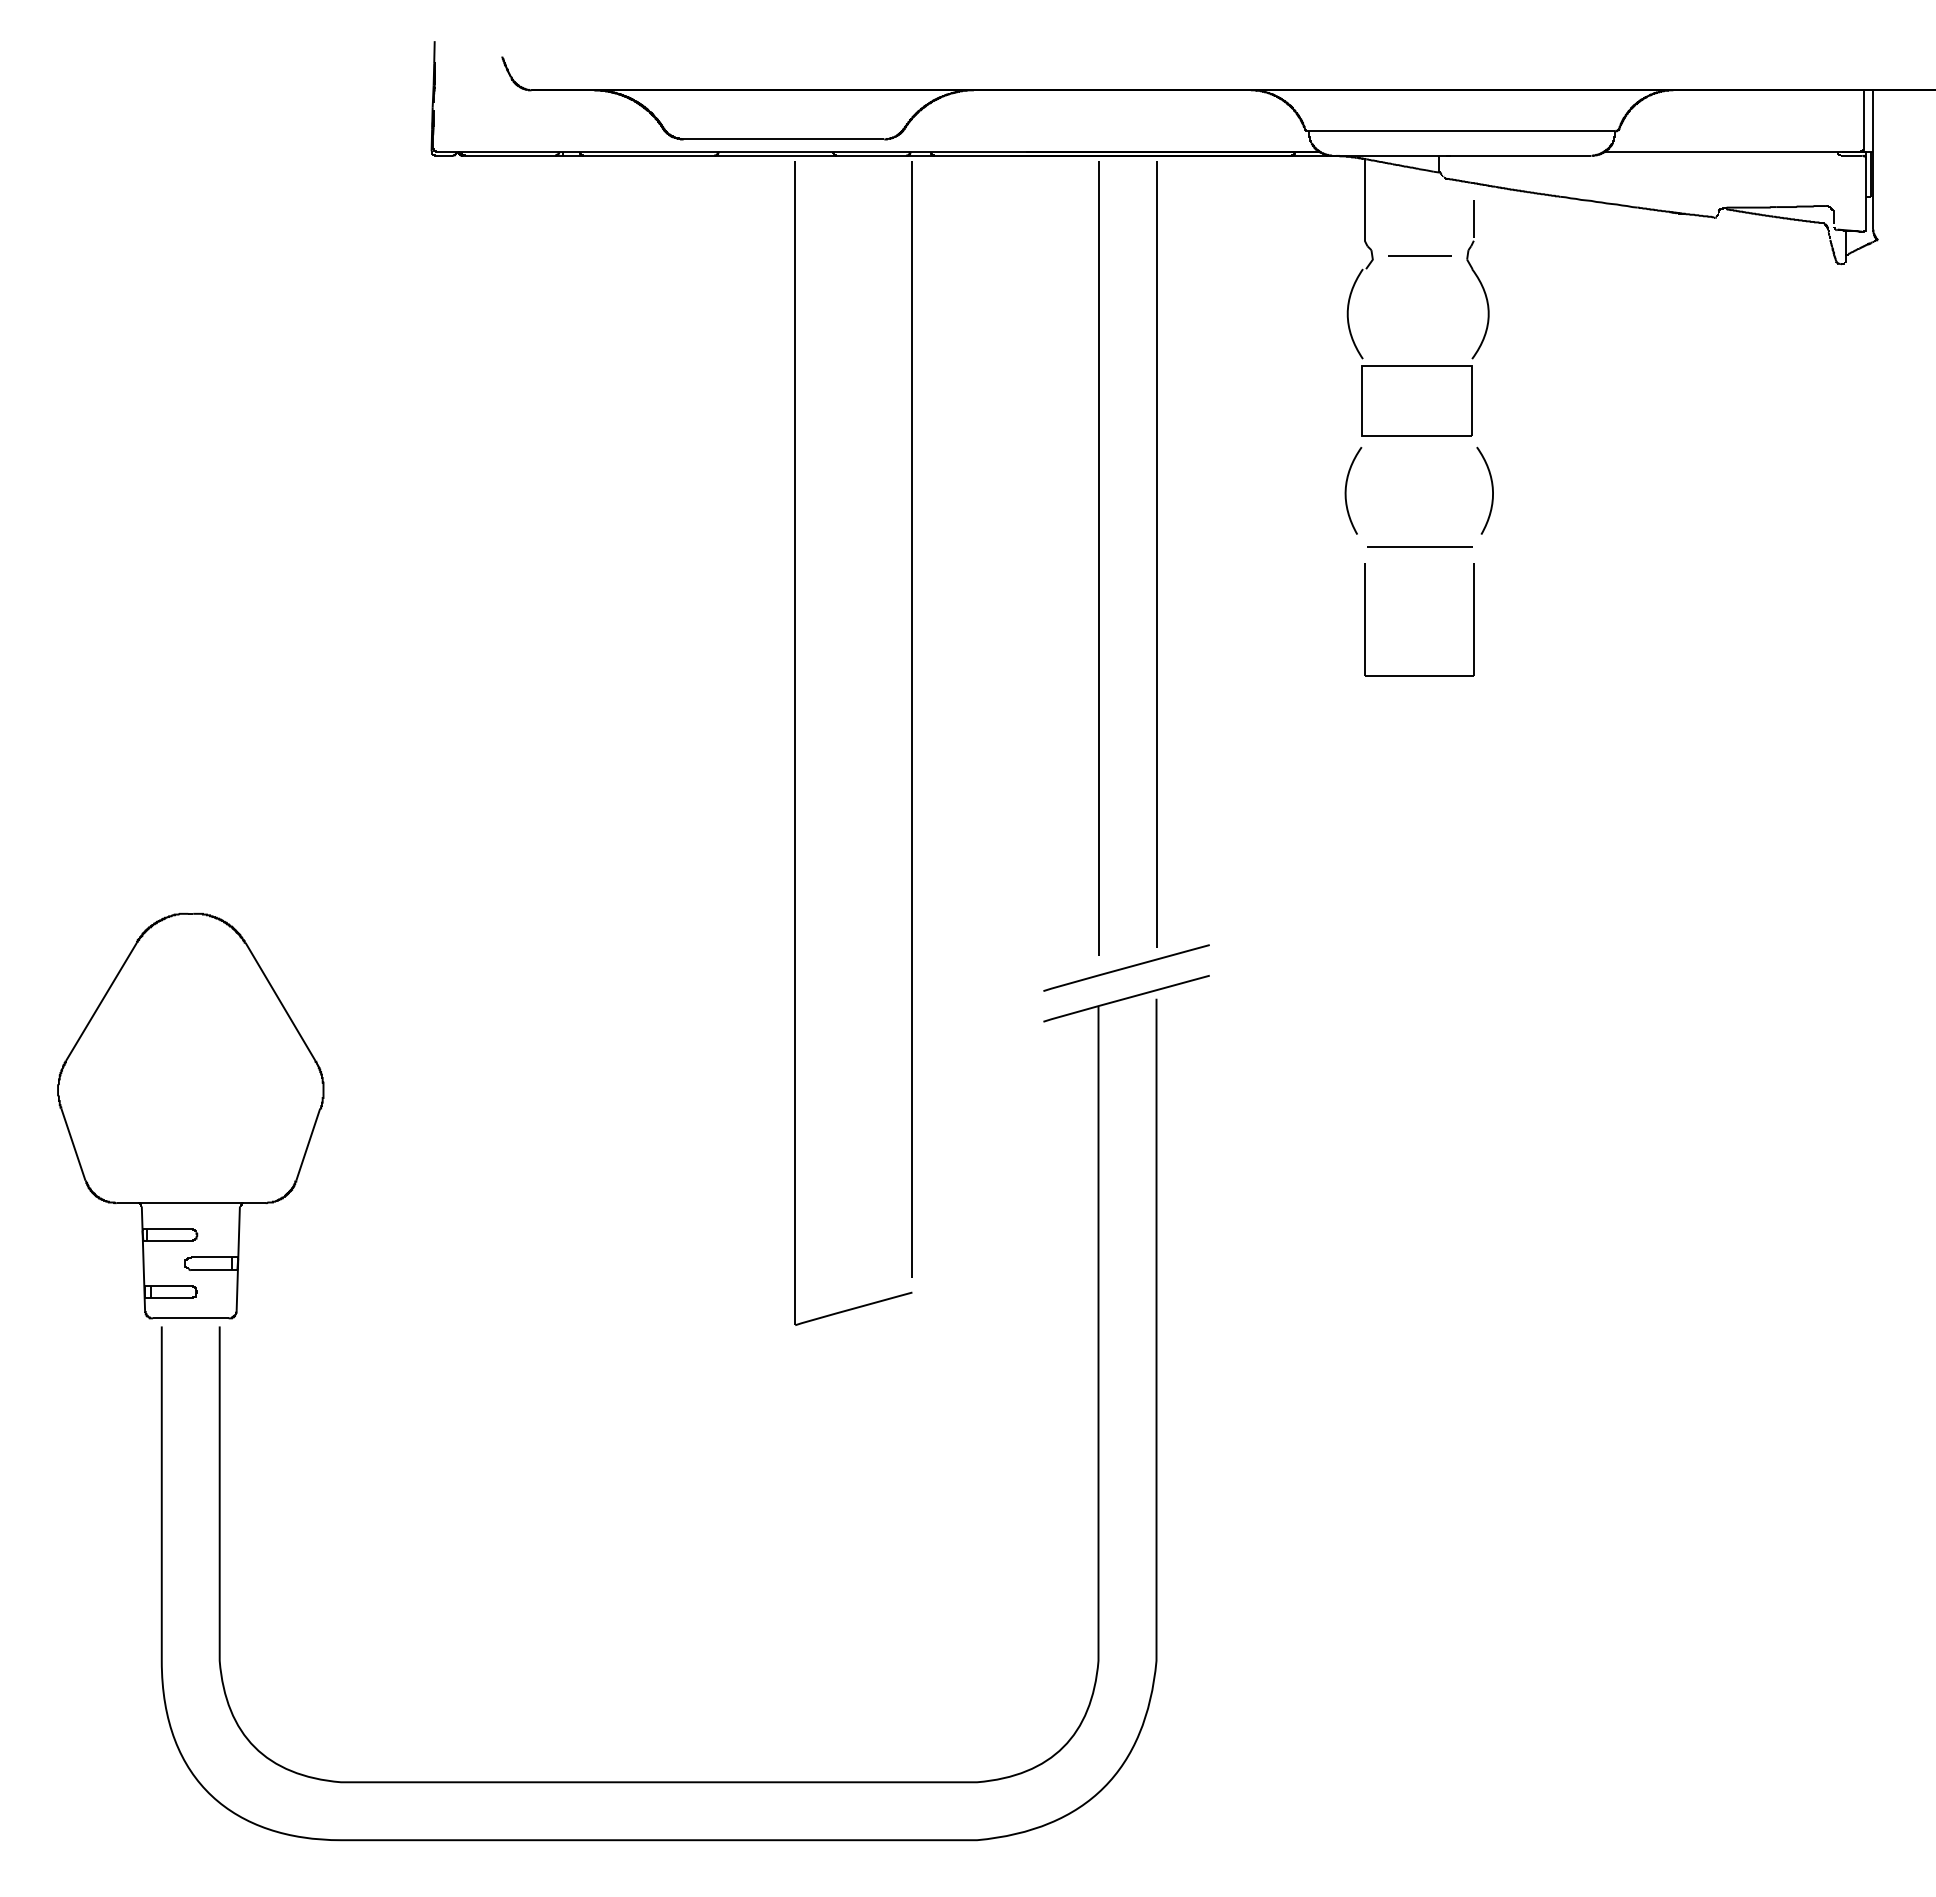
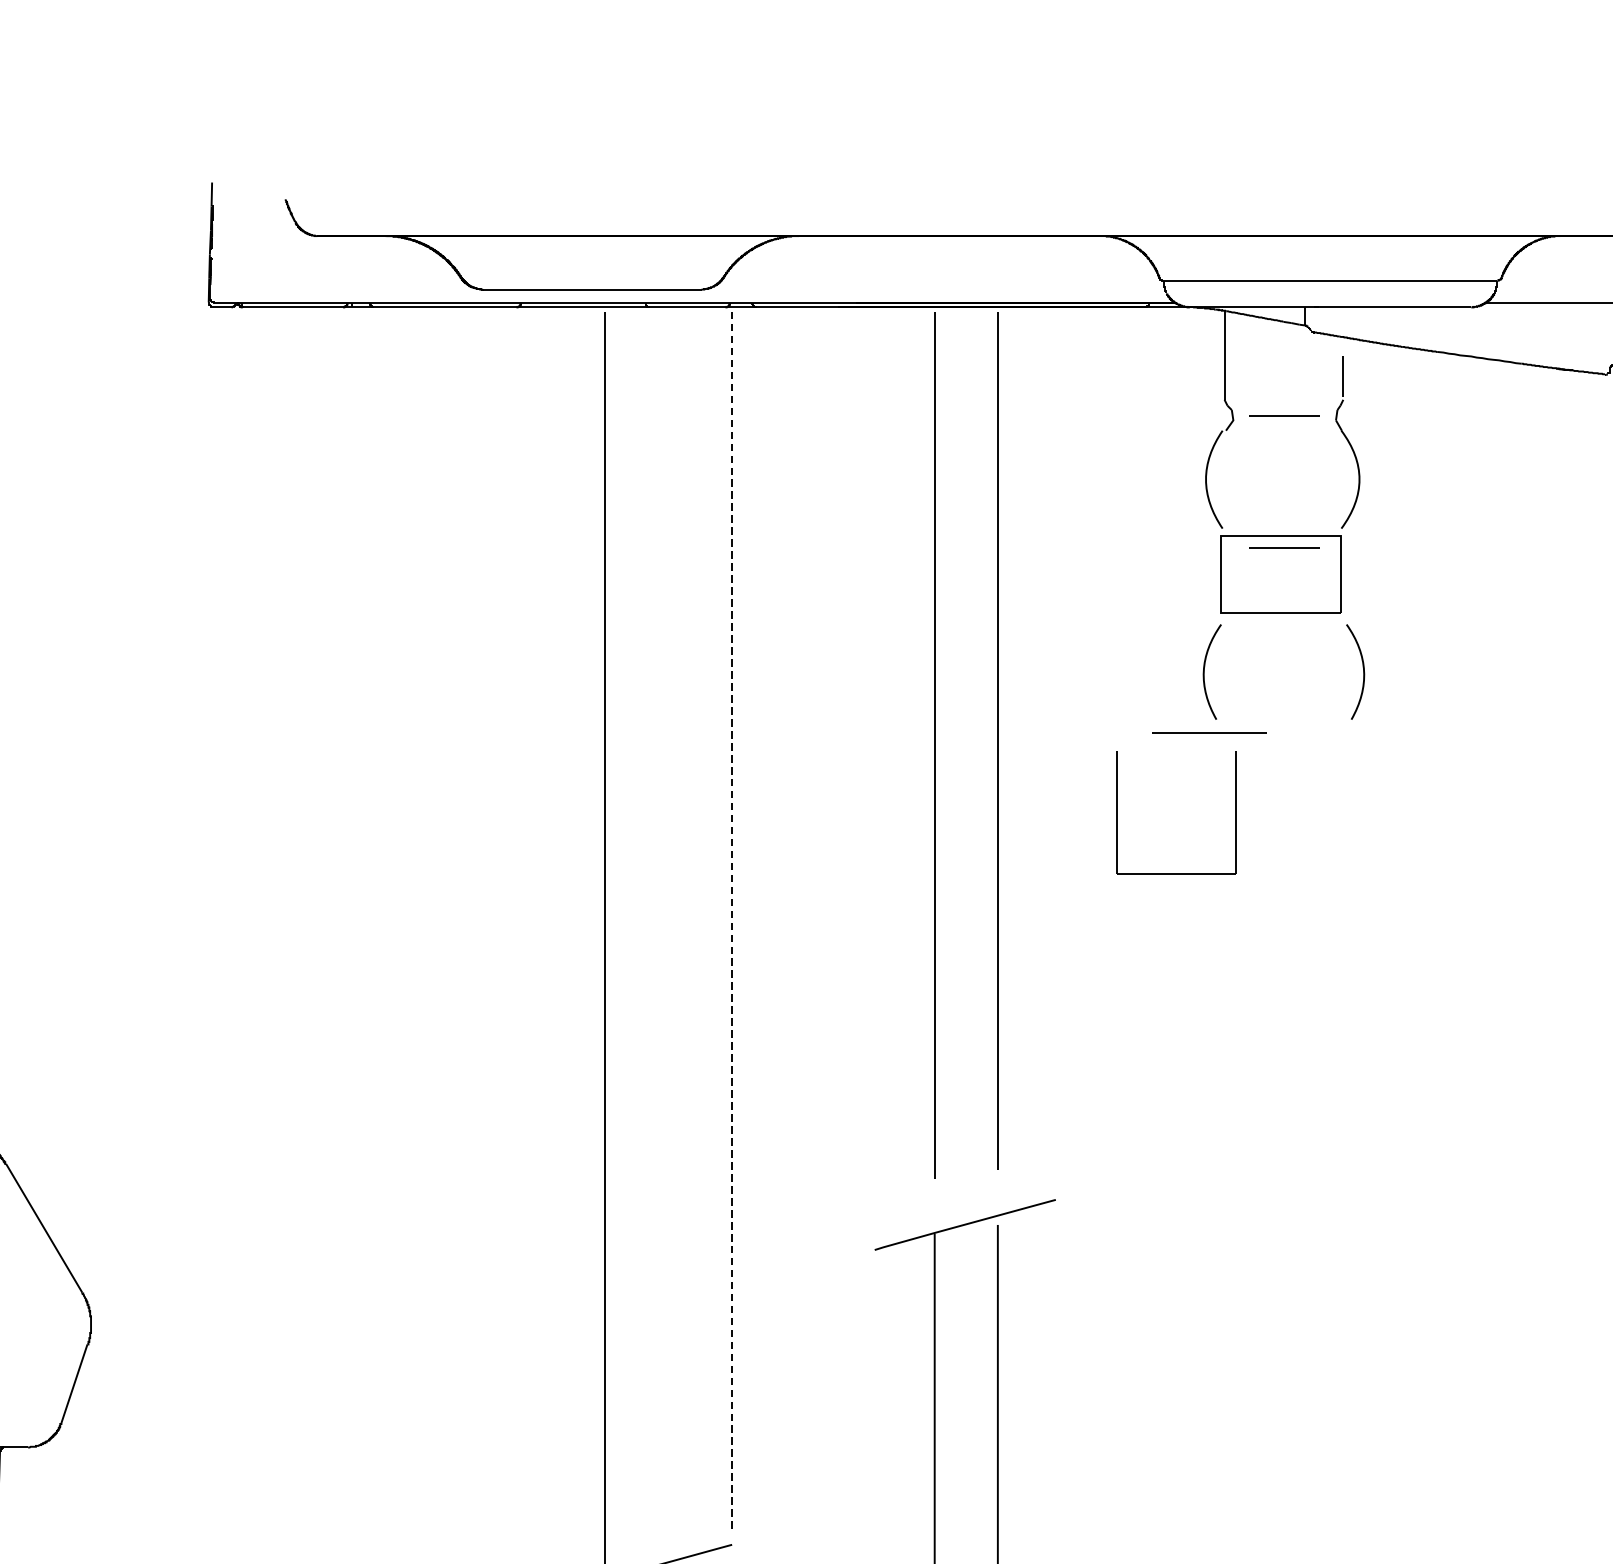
line: (1419, 376) -> (1284, 547), added
line: (1419, 546) -> (1209, 732), moved
part: (1365, 619) -> (1117, 812), moved
line: (912, 719) -> (732, 920), solid -> dashed
line: (1126, 967) -> (965, 1190), removed

